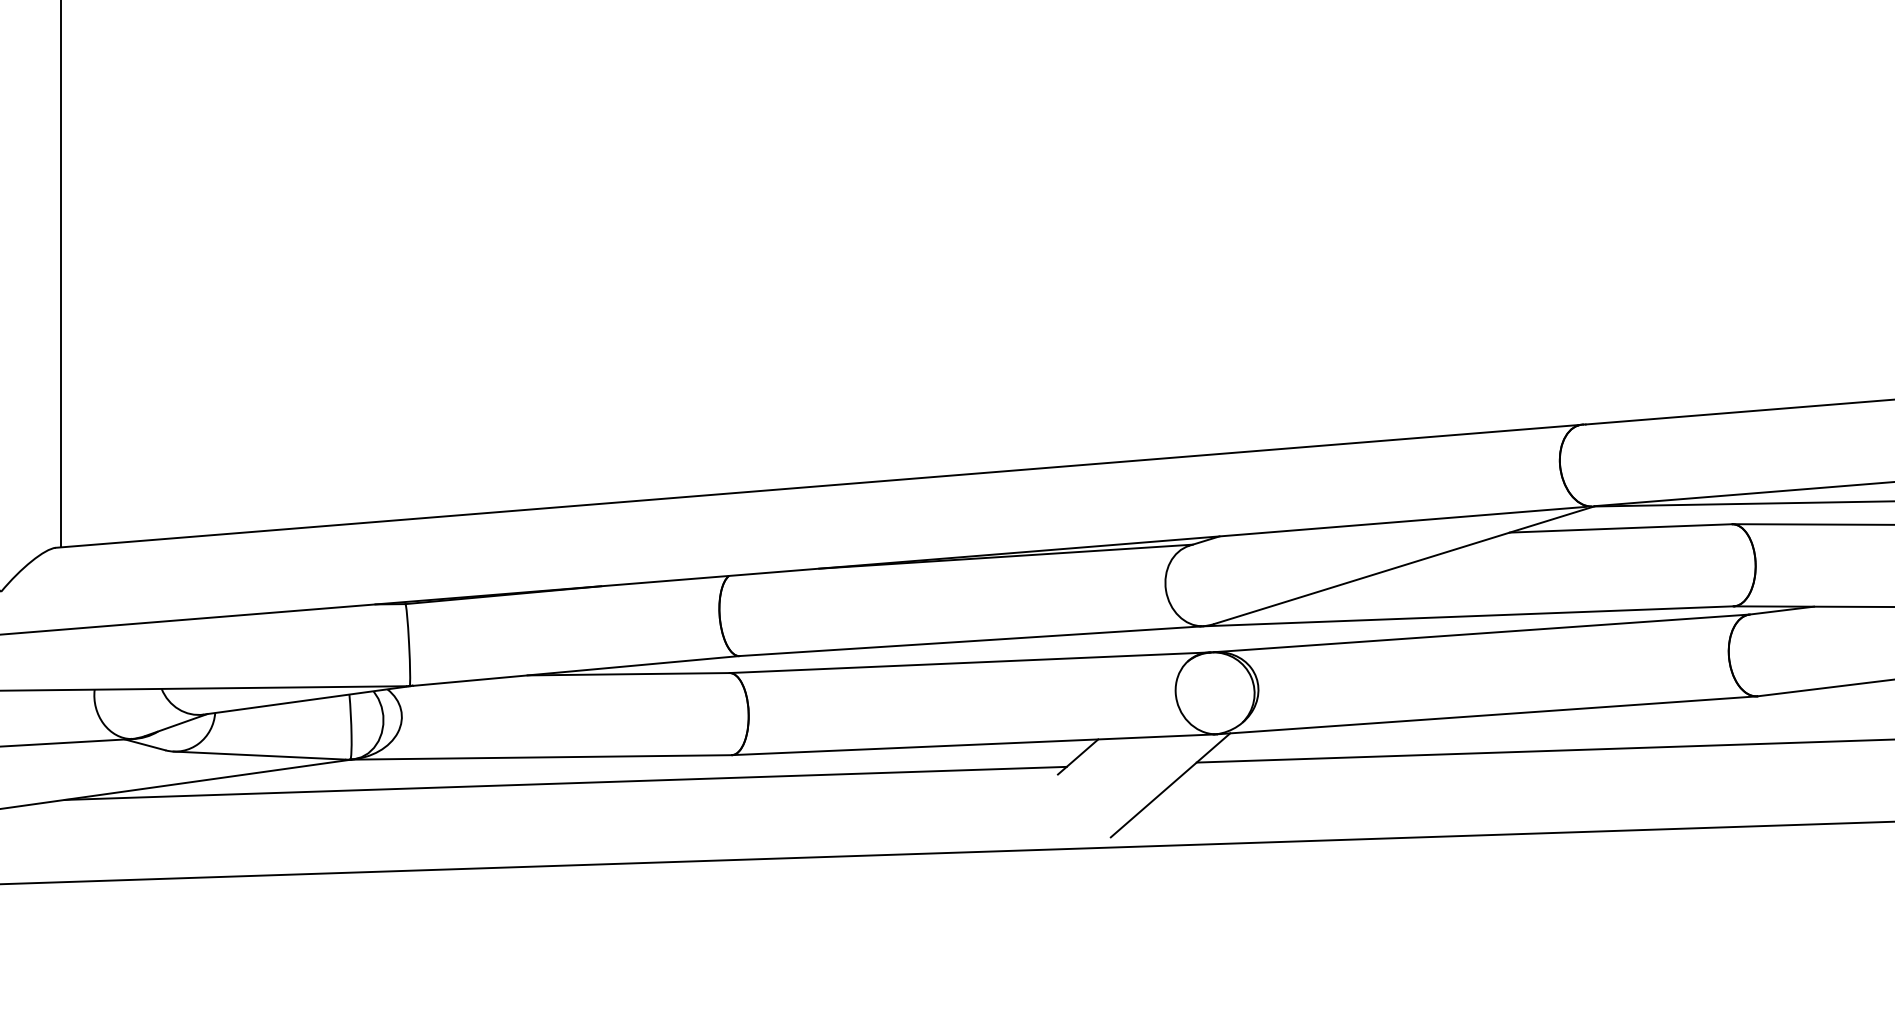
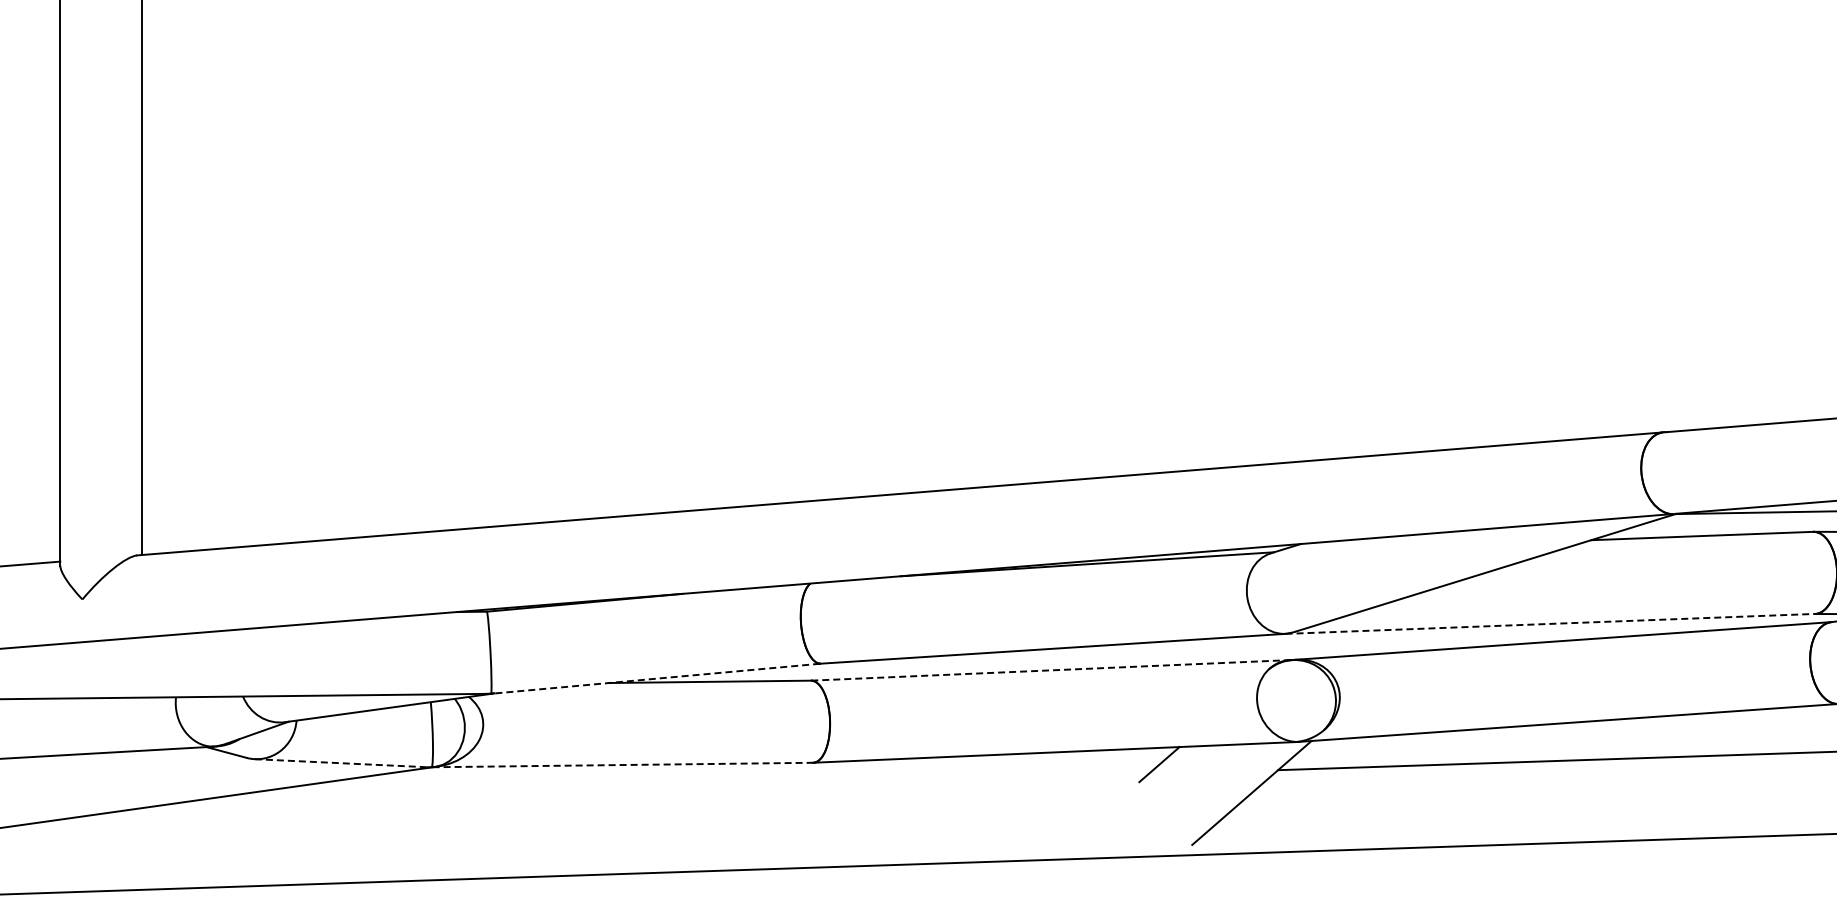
line: (1469, 616) -> (1550, 624), solid -> dashed
line: (969, 662) -> (1050, 670), solid -> dashed
line: (577, 670) -> (658, 678), solid -> dashed
line: (259, 755) -> (340, 763), solid -> dashed
line: (541, 757) -> (622, 765), solid -> dashed
line: (565, 782) -> (646, 790), removed

